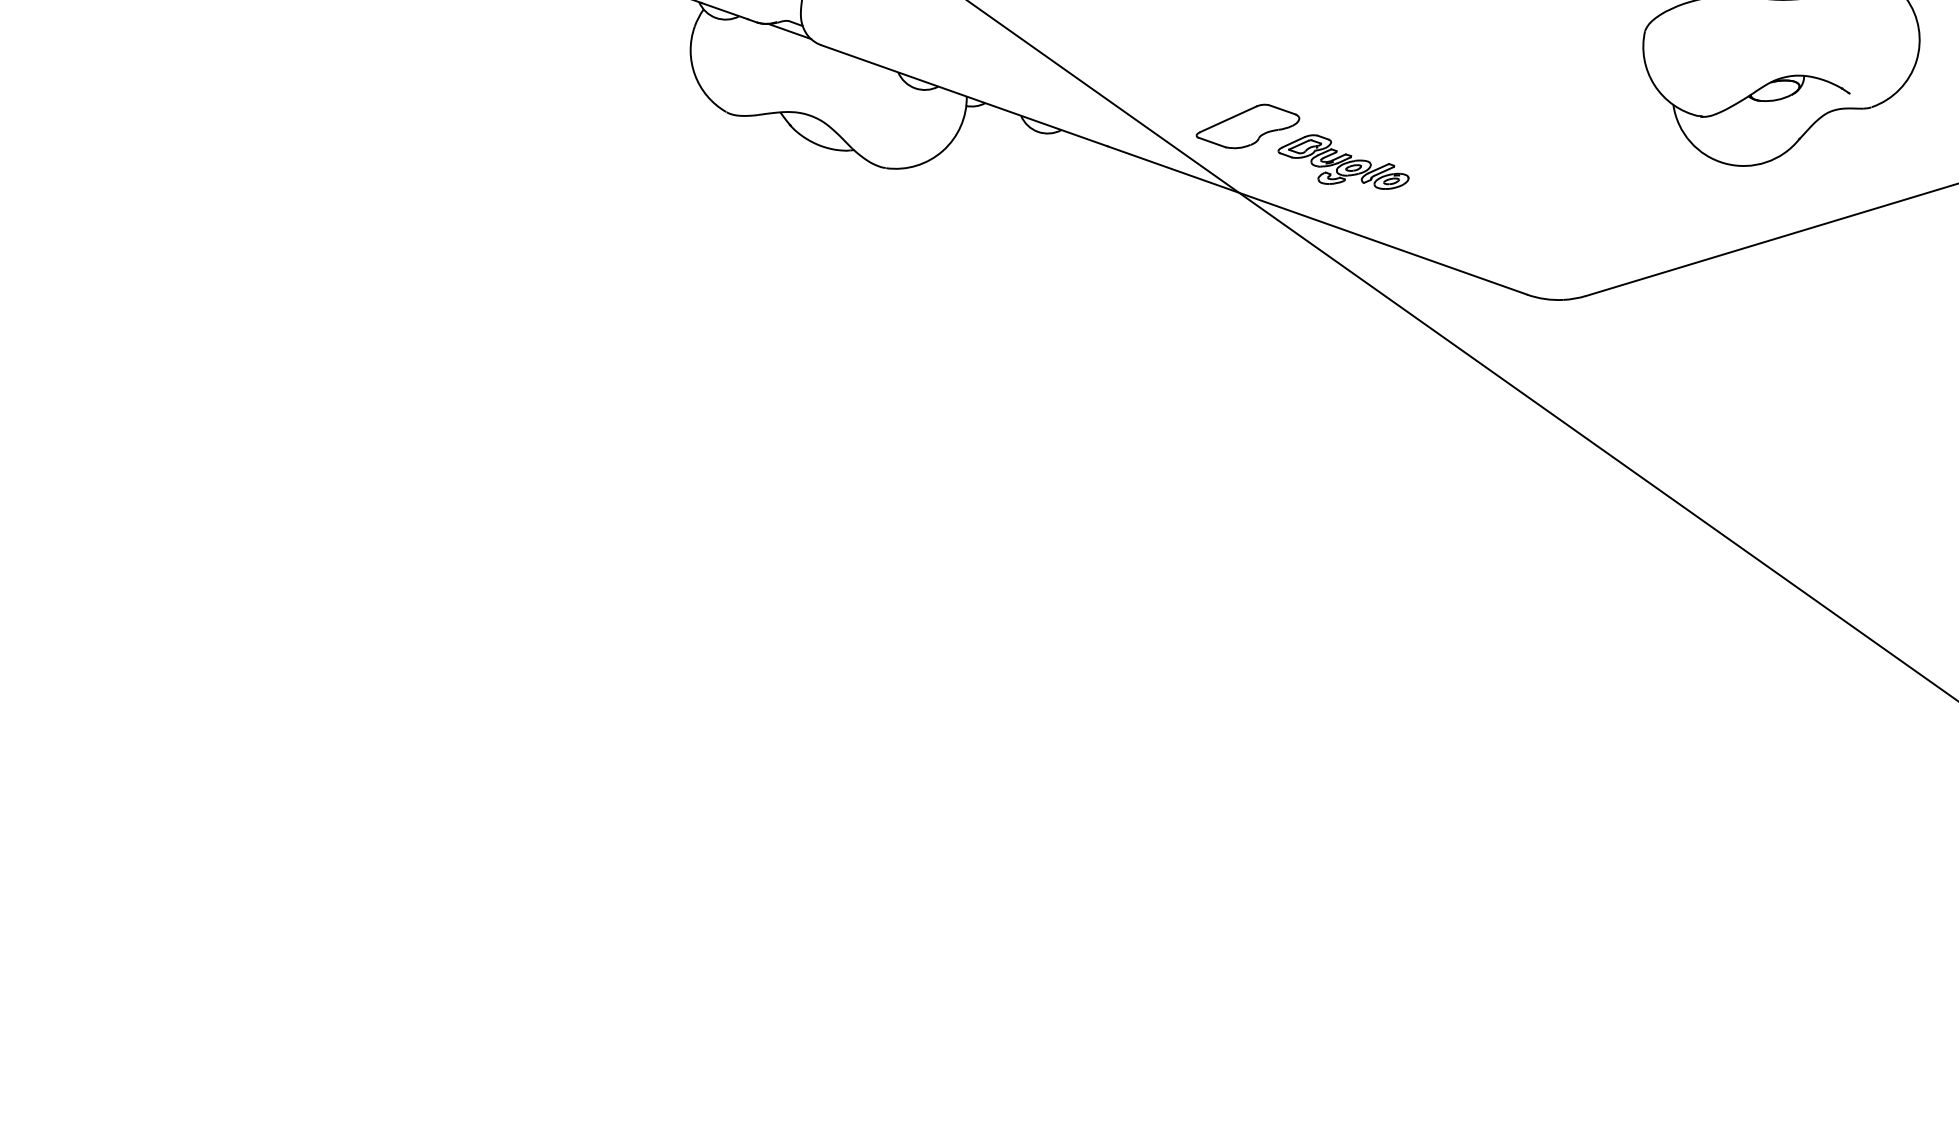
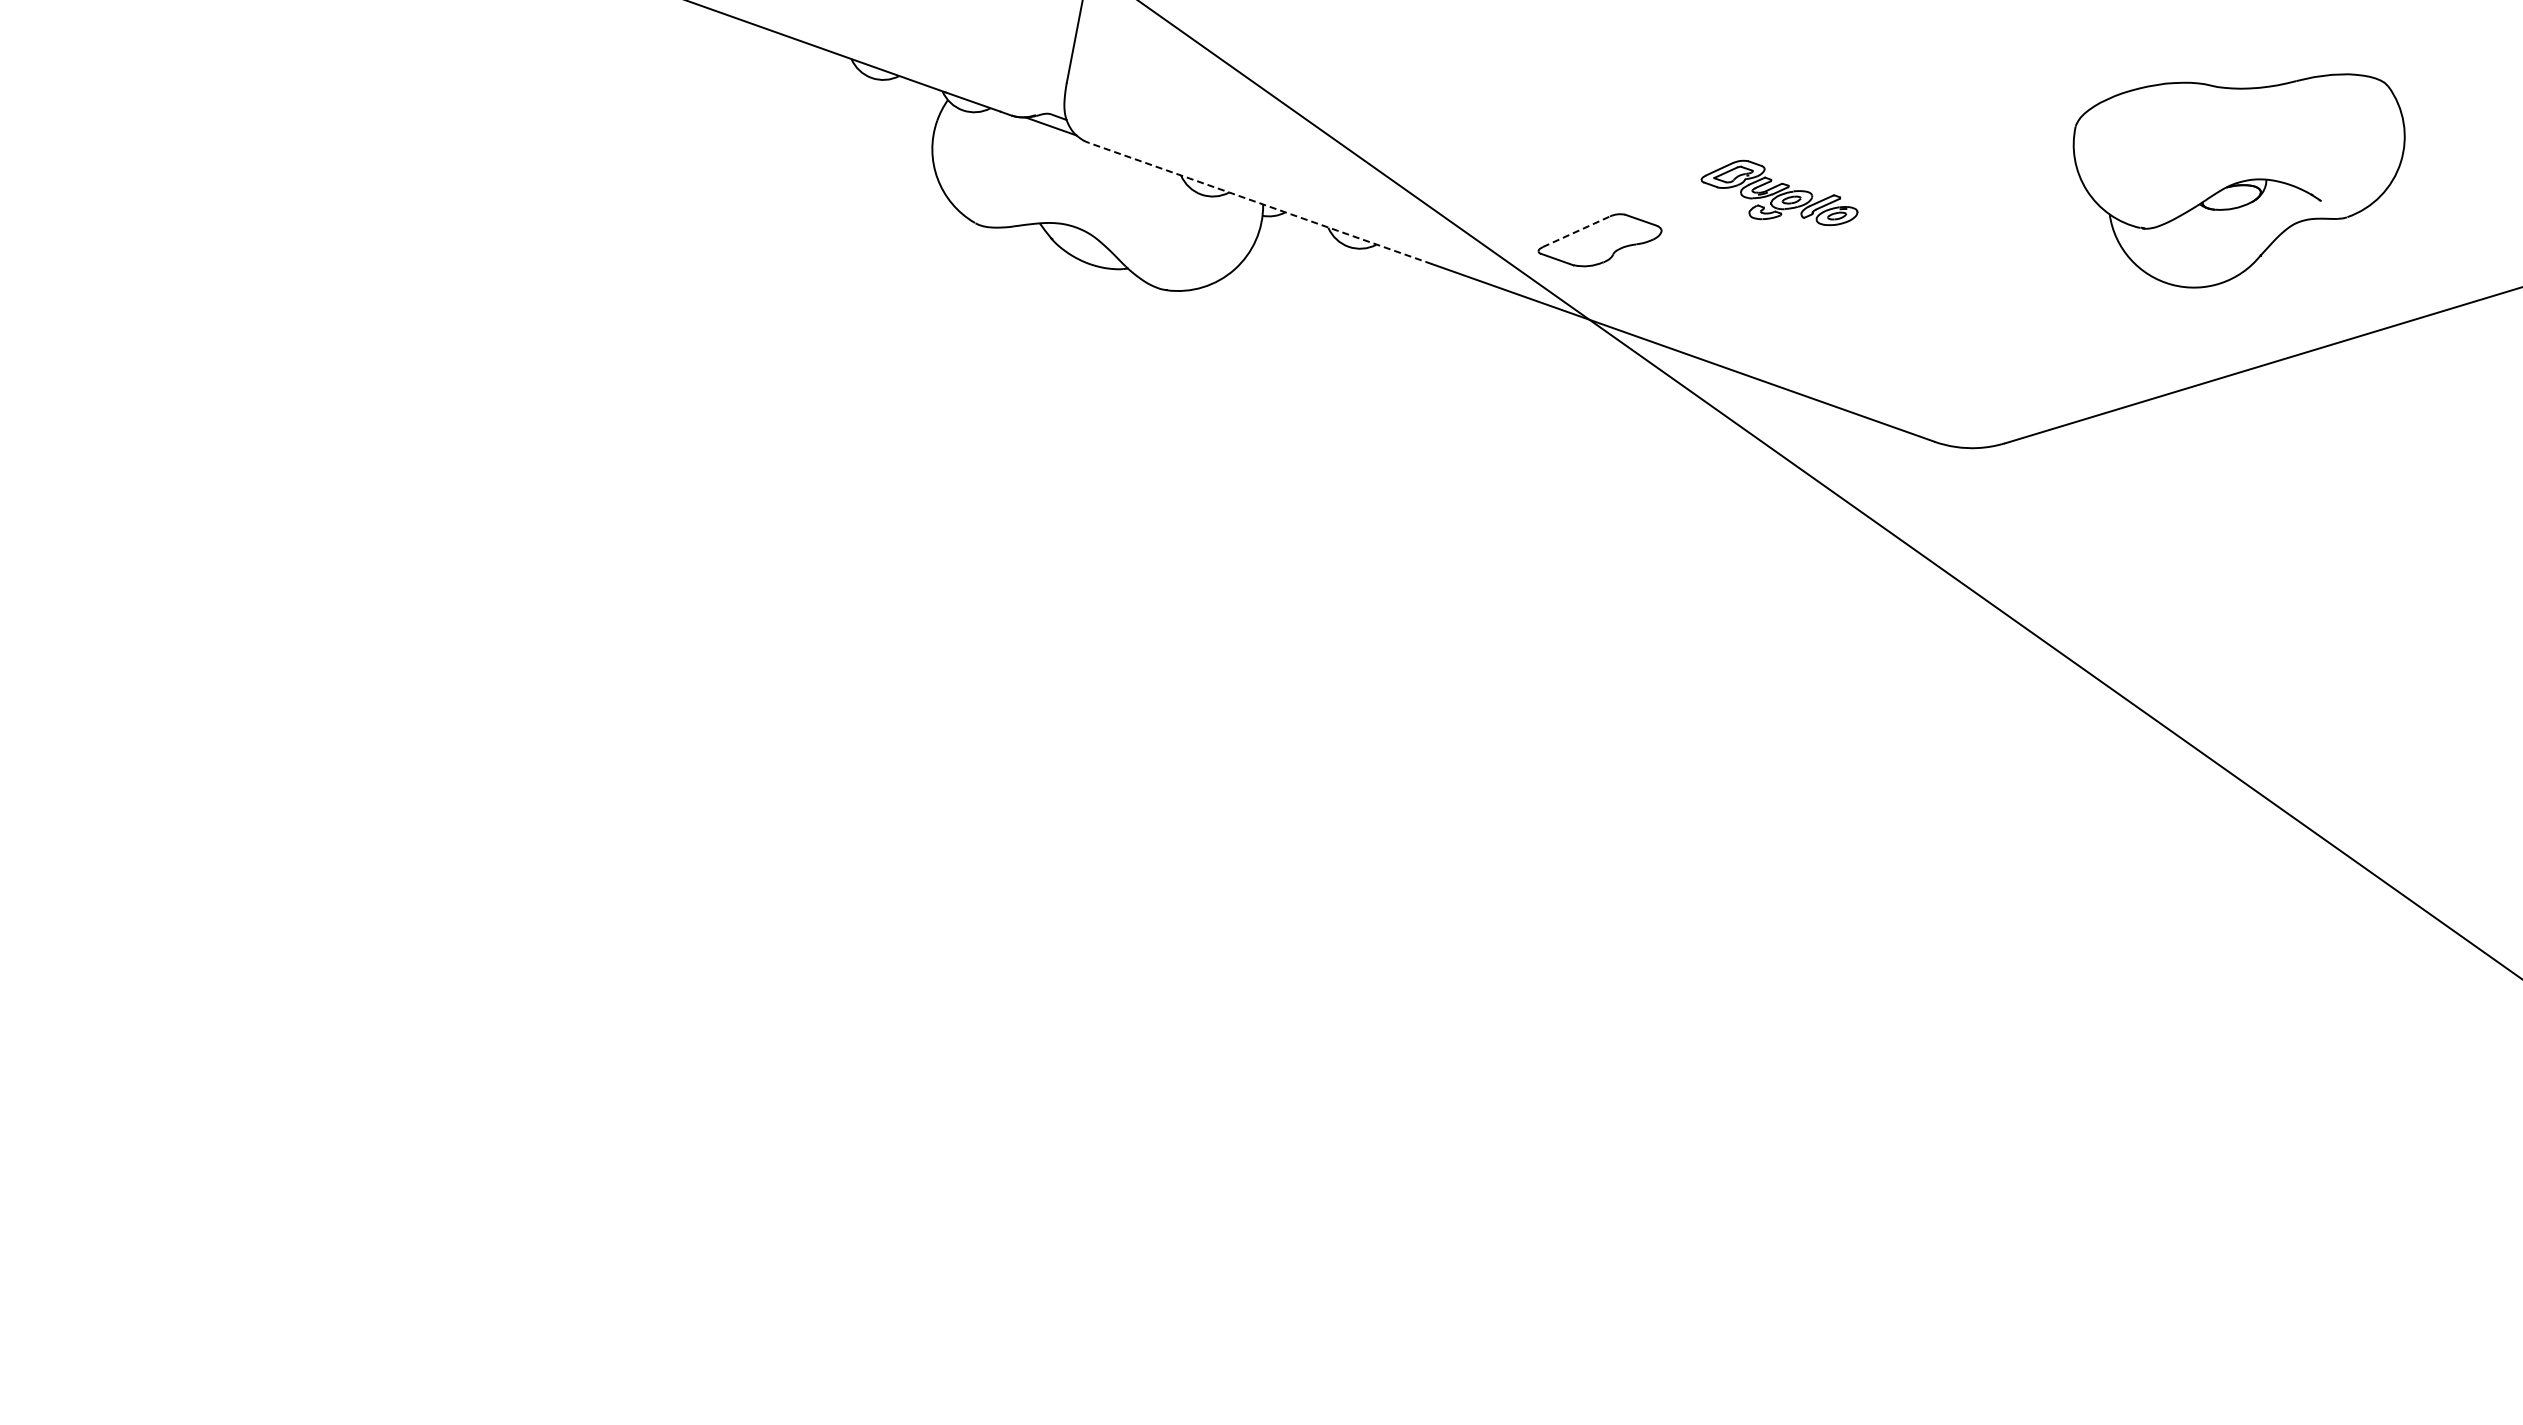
line: (964, 95) -> (1260, 203), solid -> dashed
line: (1228, 119) -> (1576, 231), solid -> dashed
part: (1343, 161) -> (1779, 192), moved

